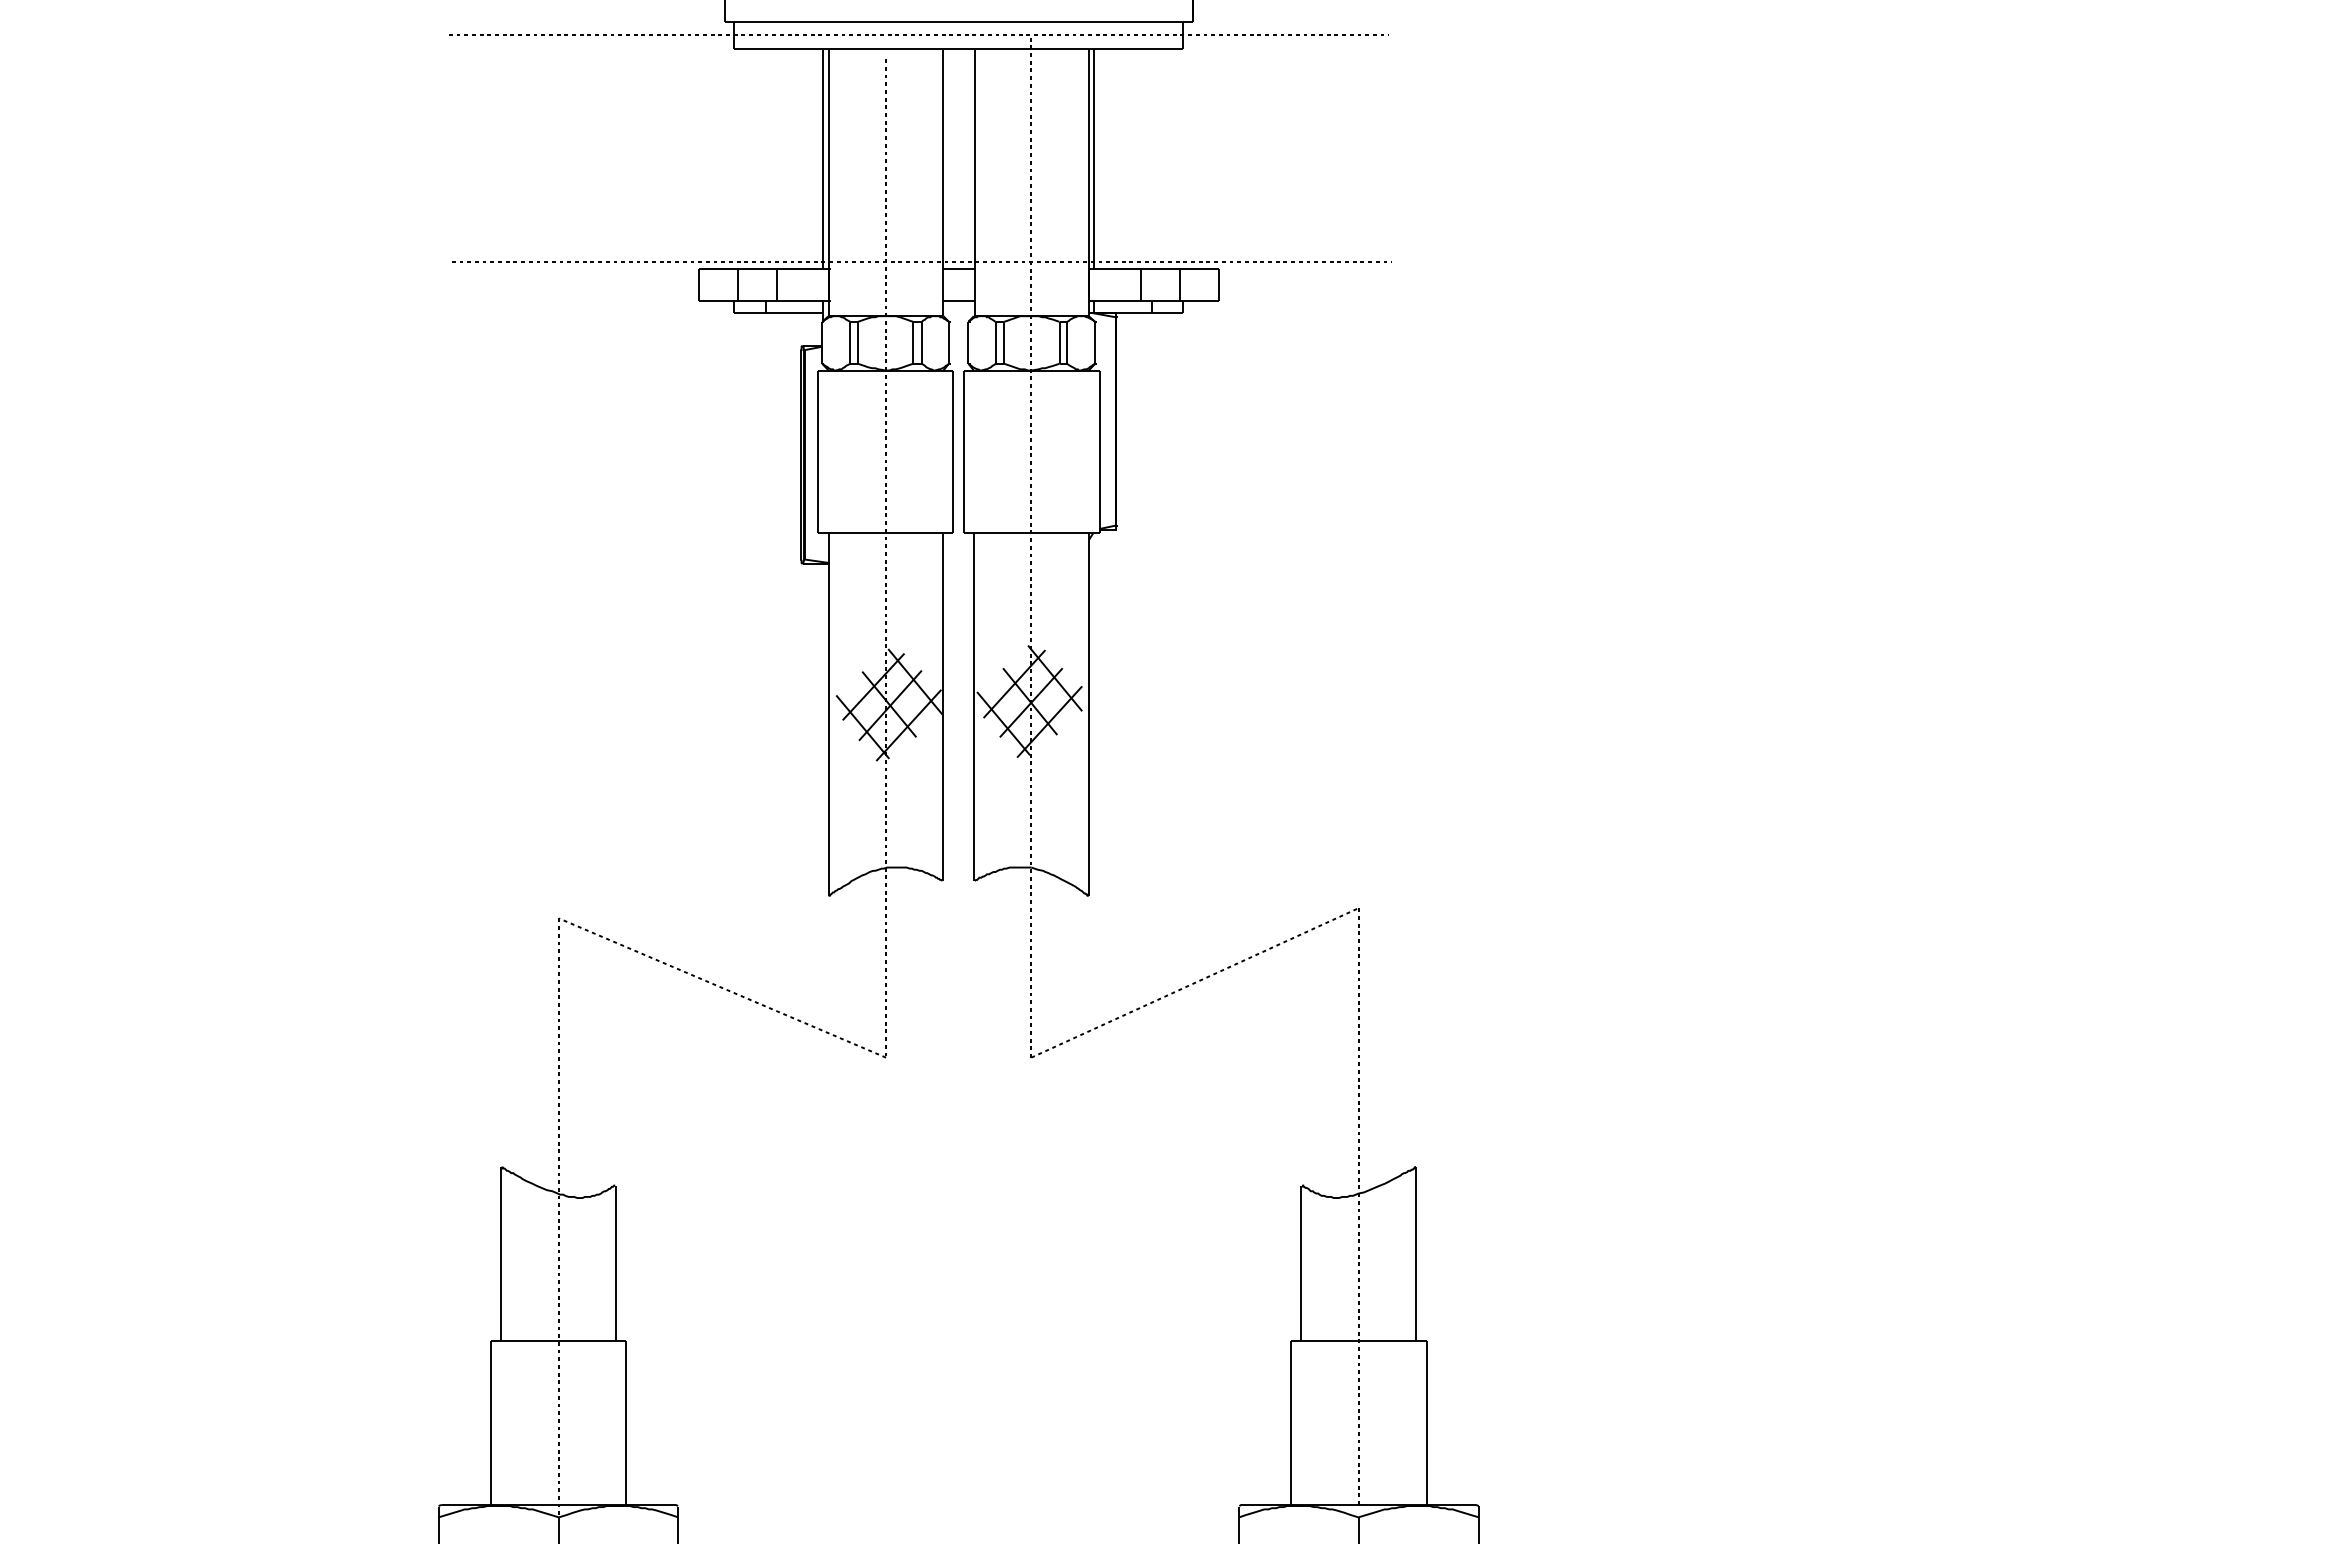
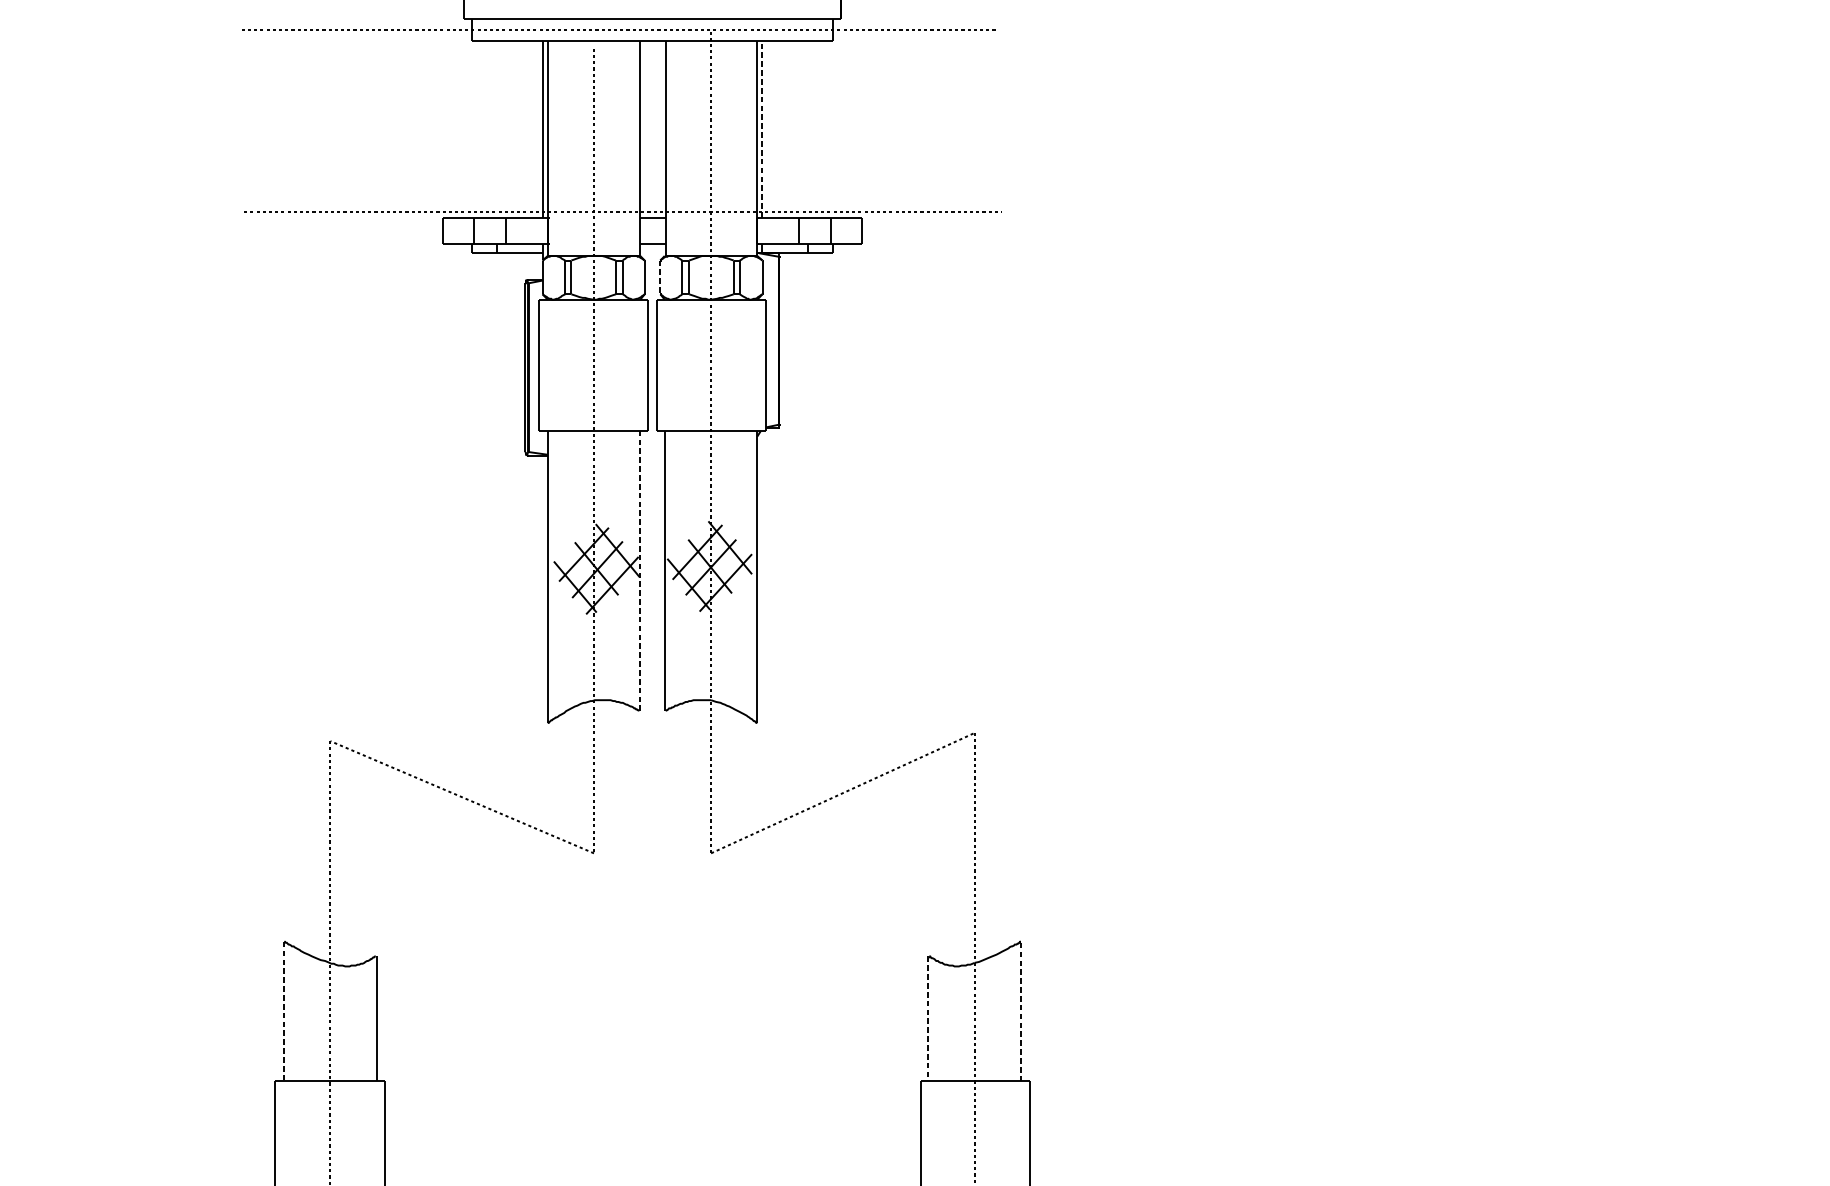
line: (1094, 158) -> (761, 128), solid -> dashed
line: (968, 342) -> (660, 277), solid -> dashed
line: (943, 707) -> (640, 571), solid -> dashed
line: (501, 1254) -> (284, 1011), solid -> dashed
line: (1415, 1254) -> (1020, 1011), solid -> dashed
line: (1301, 1263) -> (928, 1019), solid -> dashed

